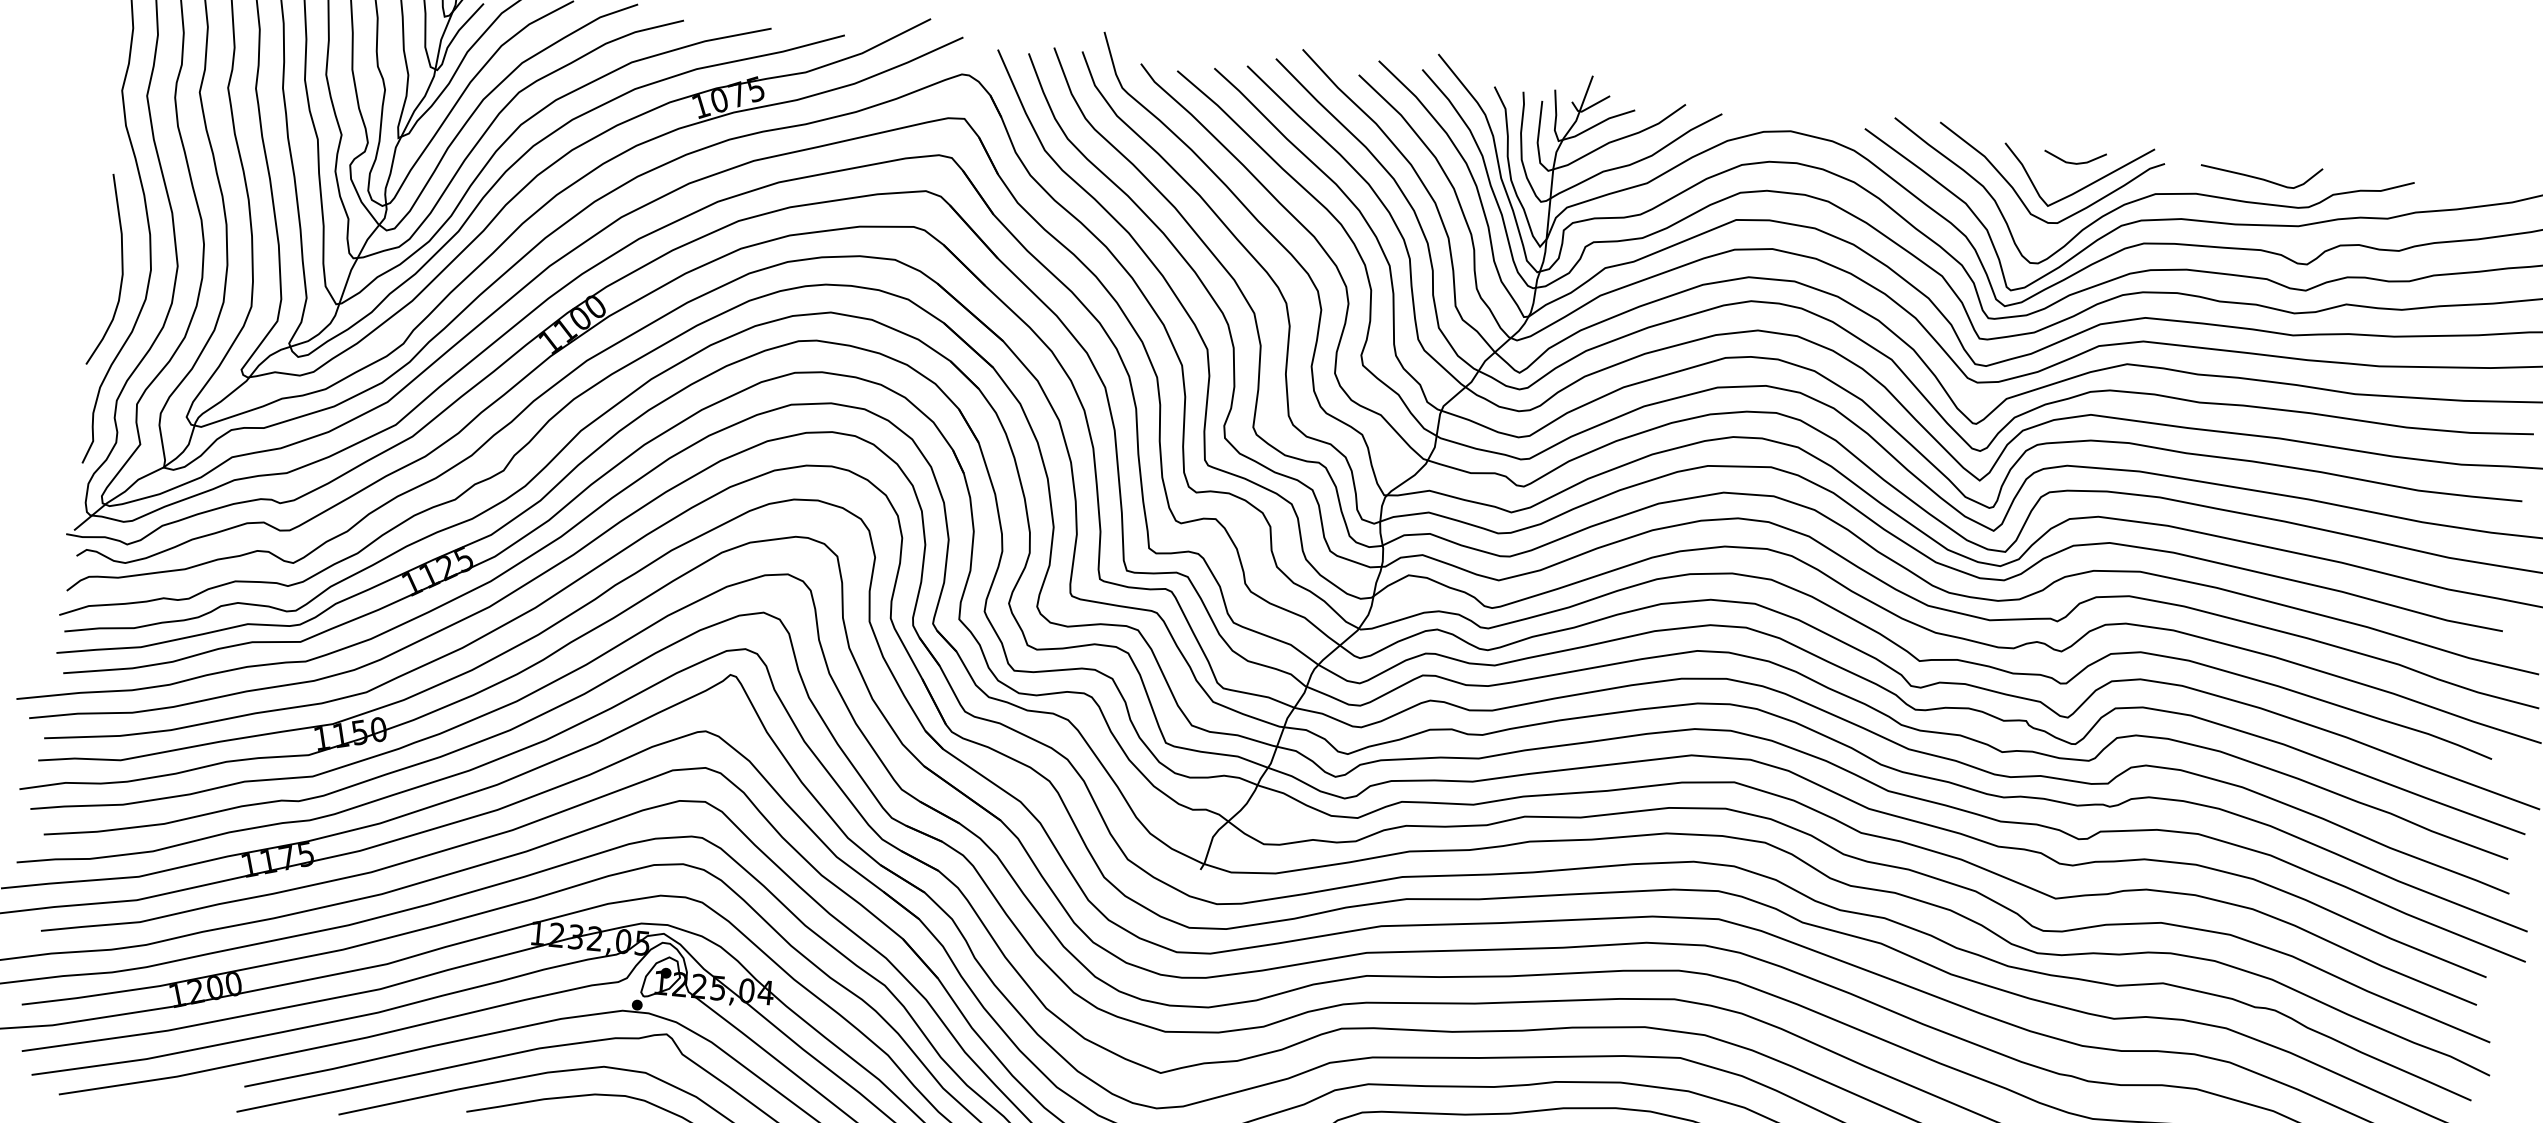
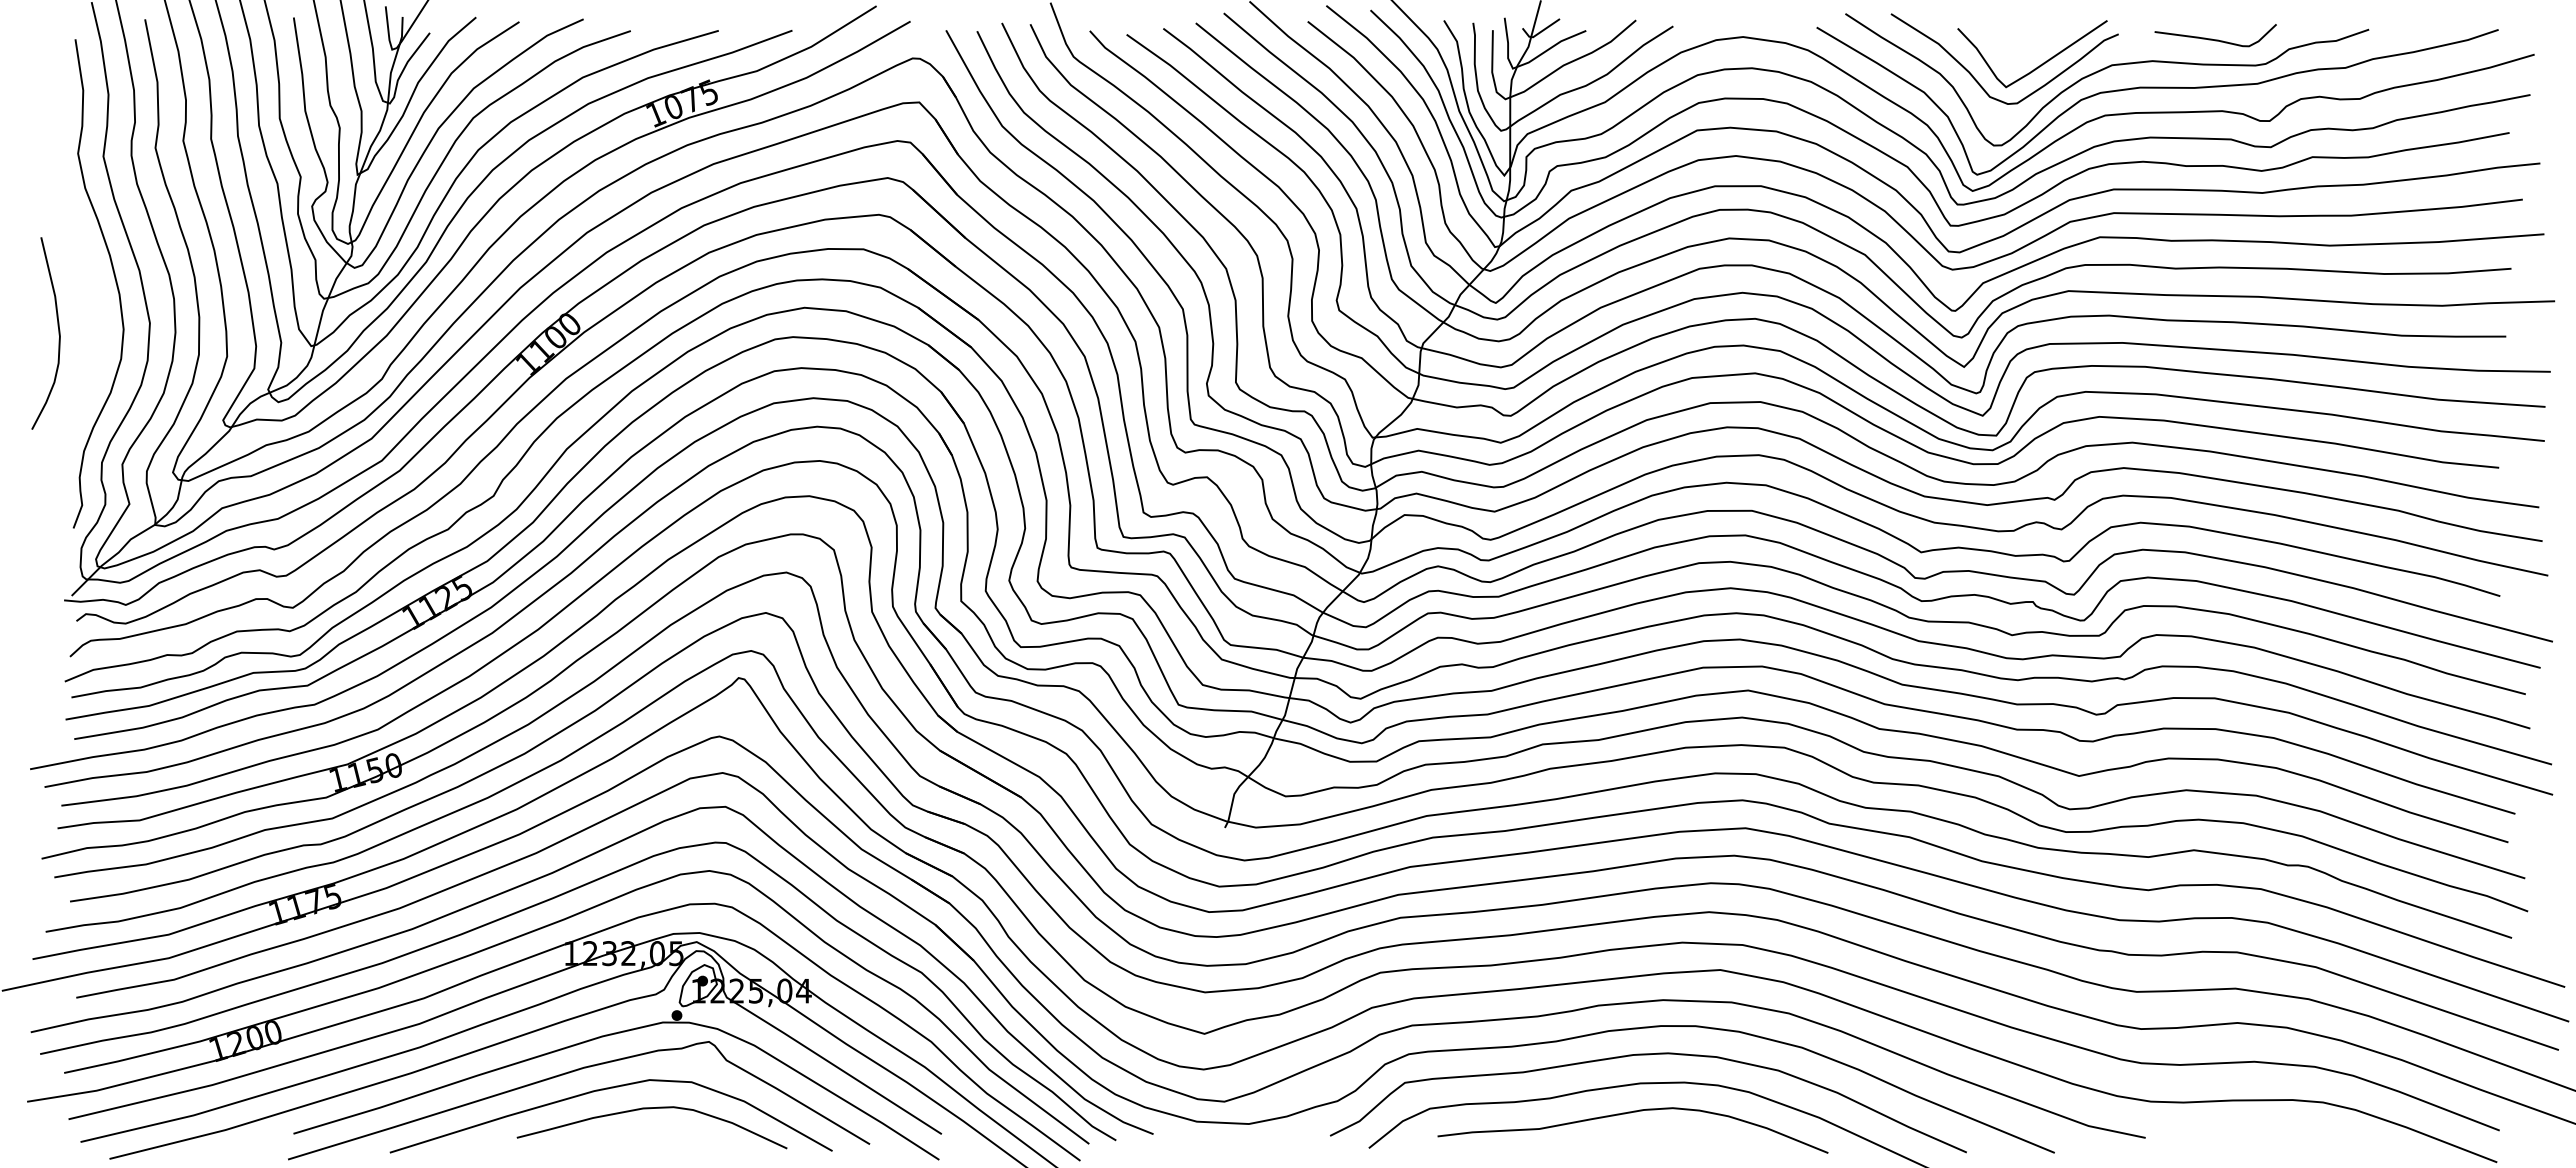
line: (2074, 162) -> (2028, 41), removed
curve: (121, 271) -> (58, 333), moved

